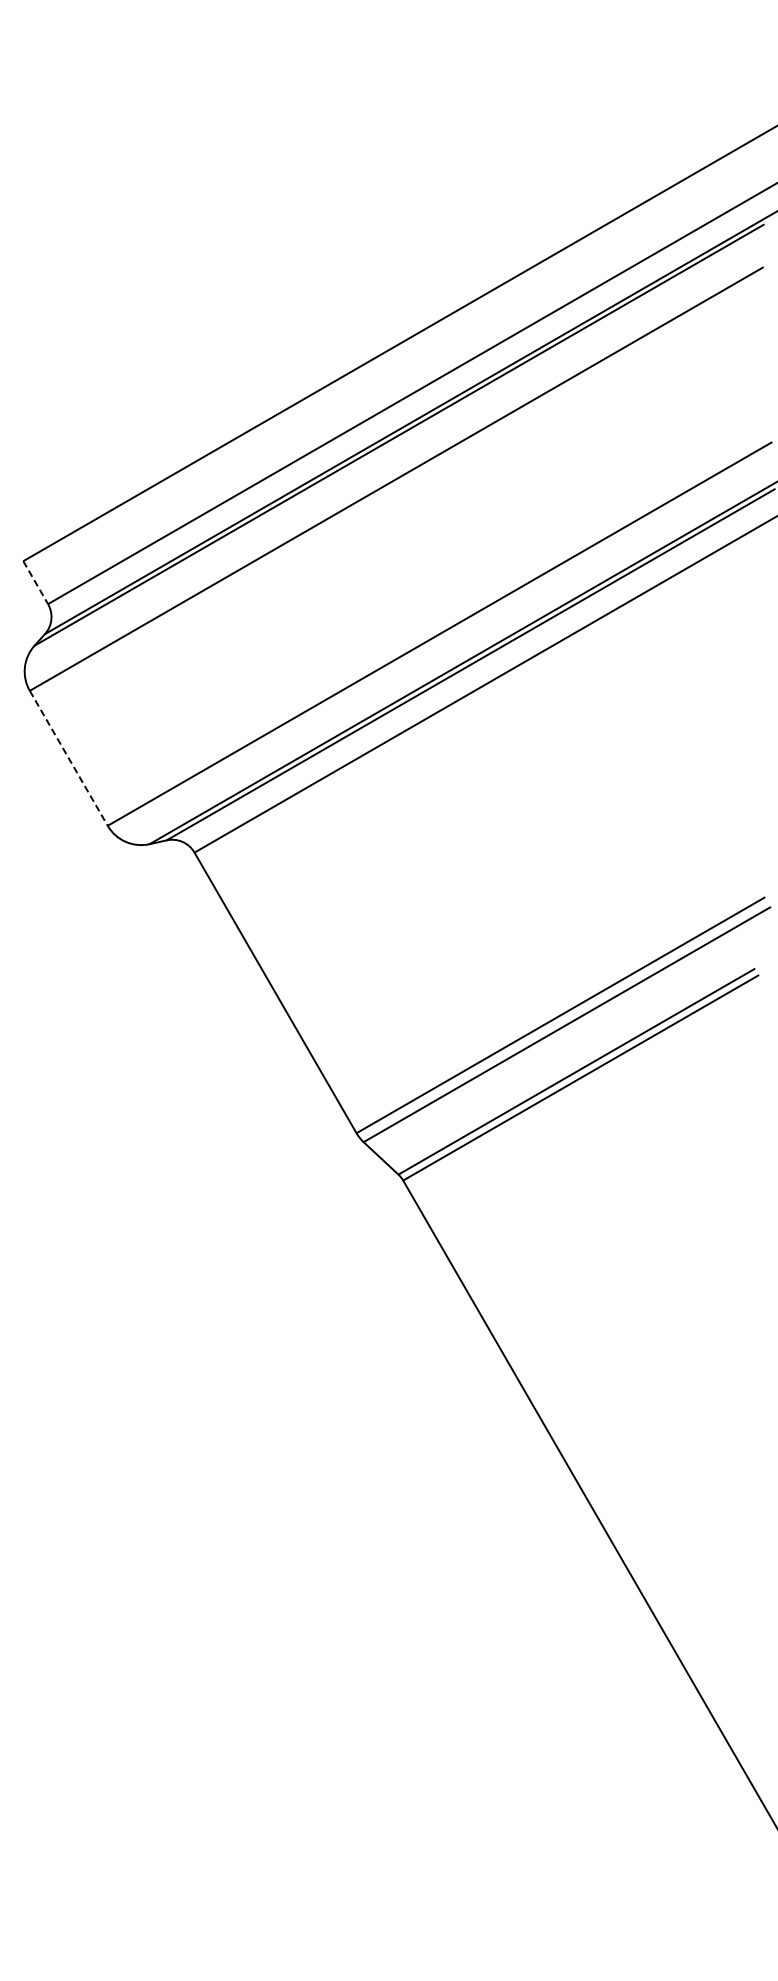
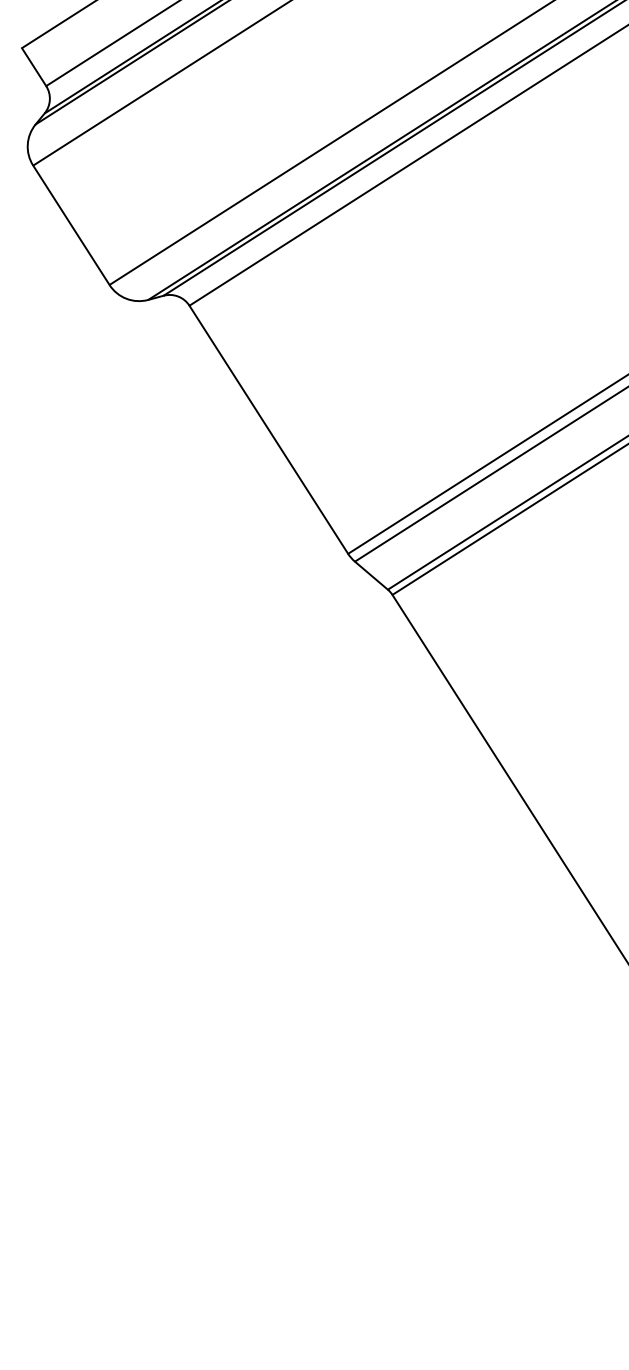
line: (35, 582) -> (33, 67), dashed -> solid
line: (68, 758) -> (71, 225), dashed -> solid

